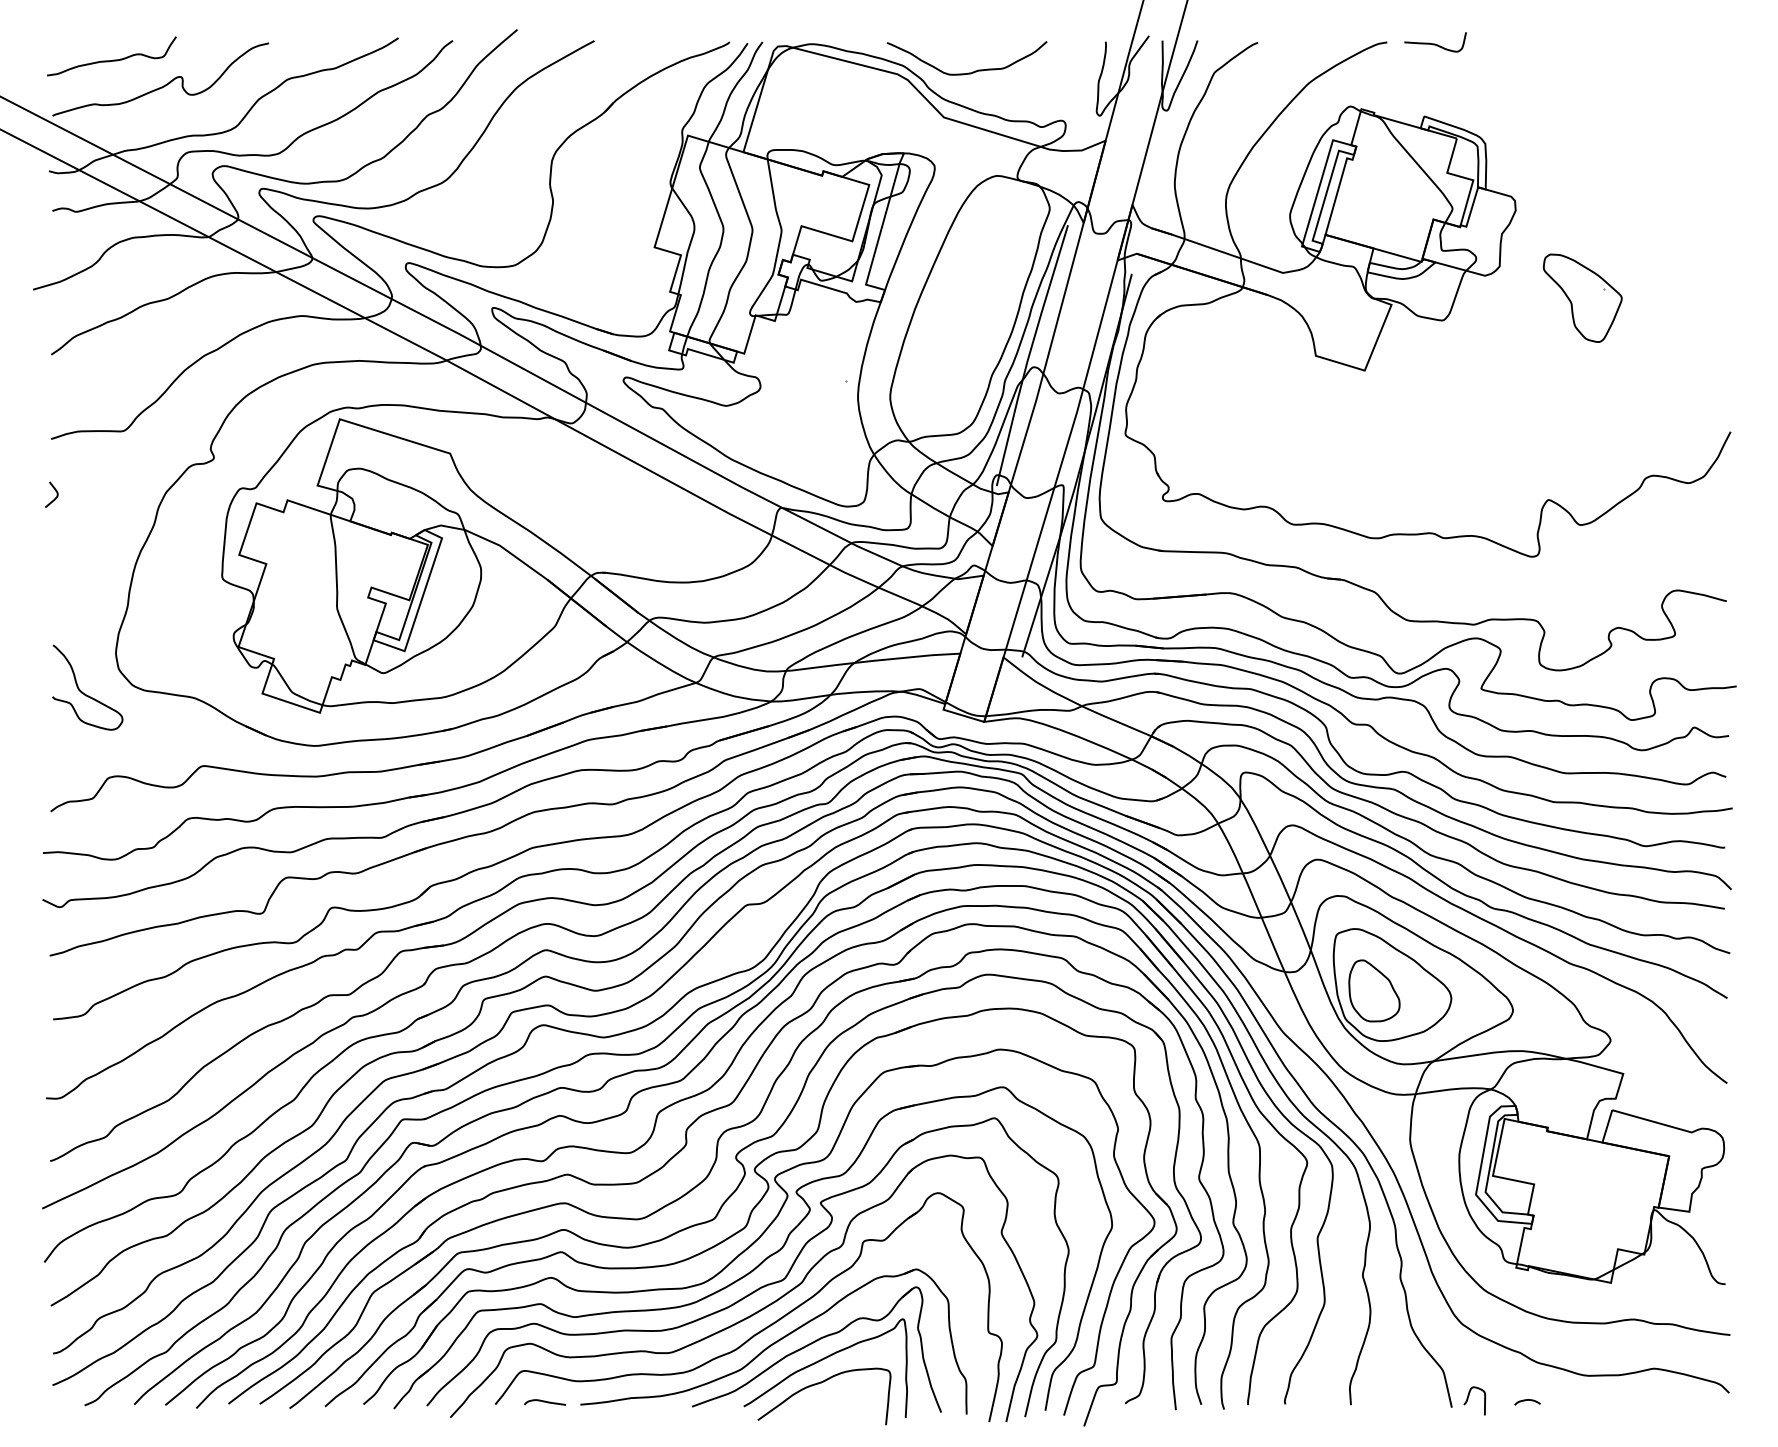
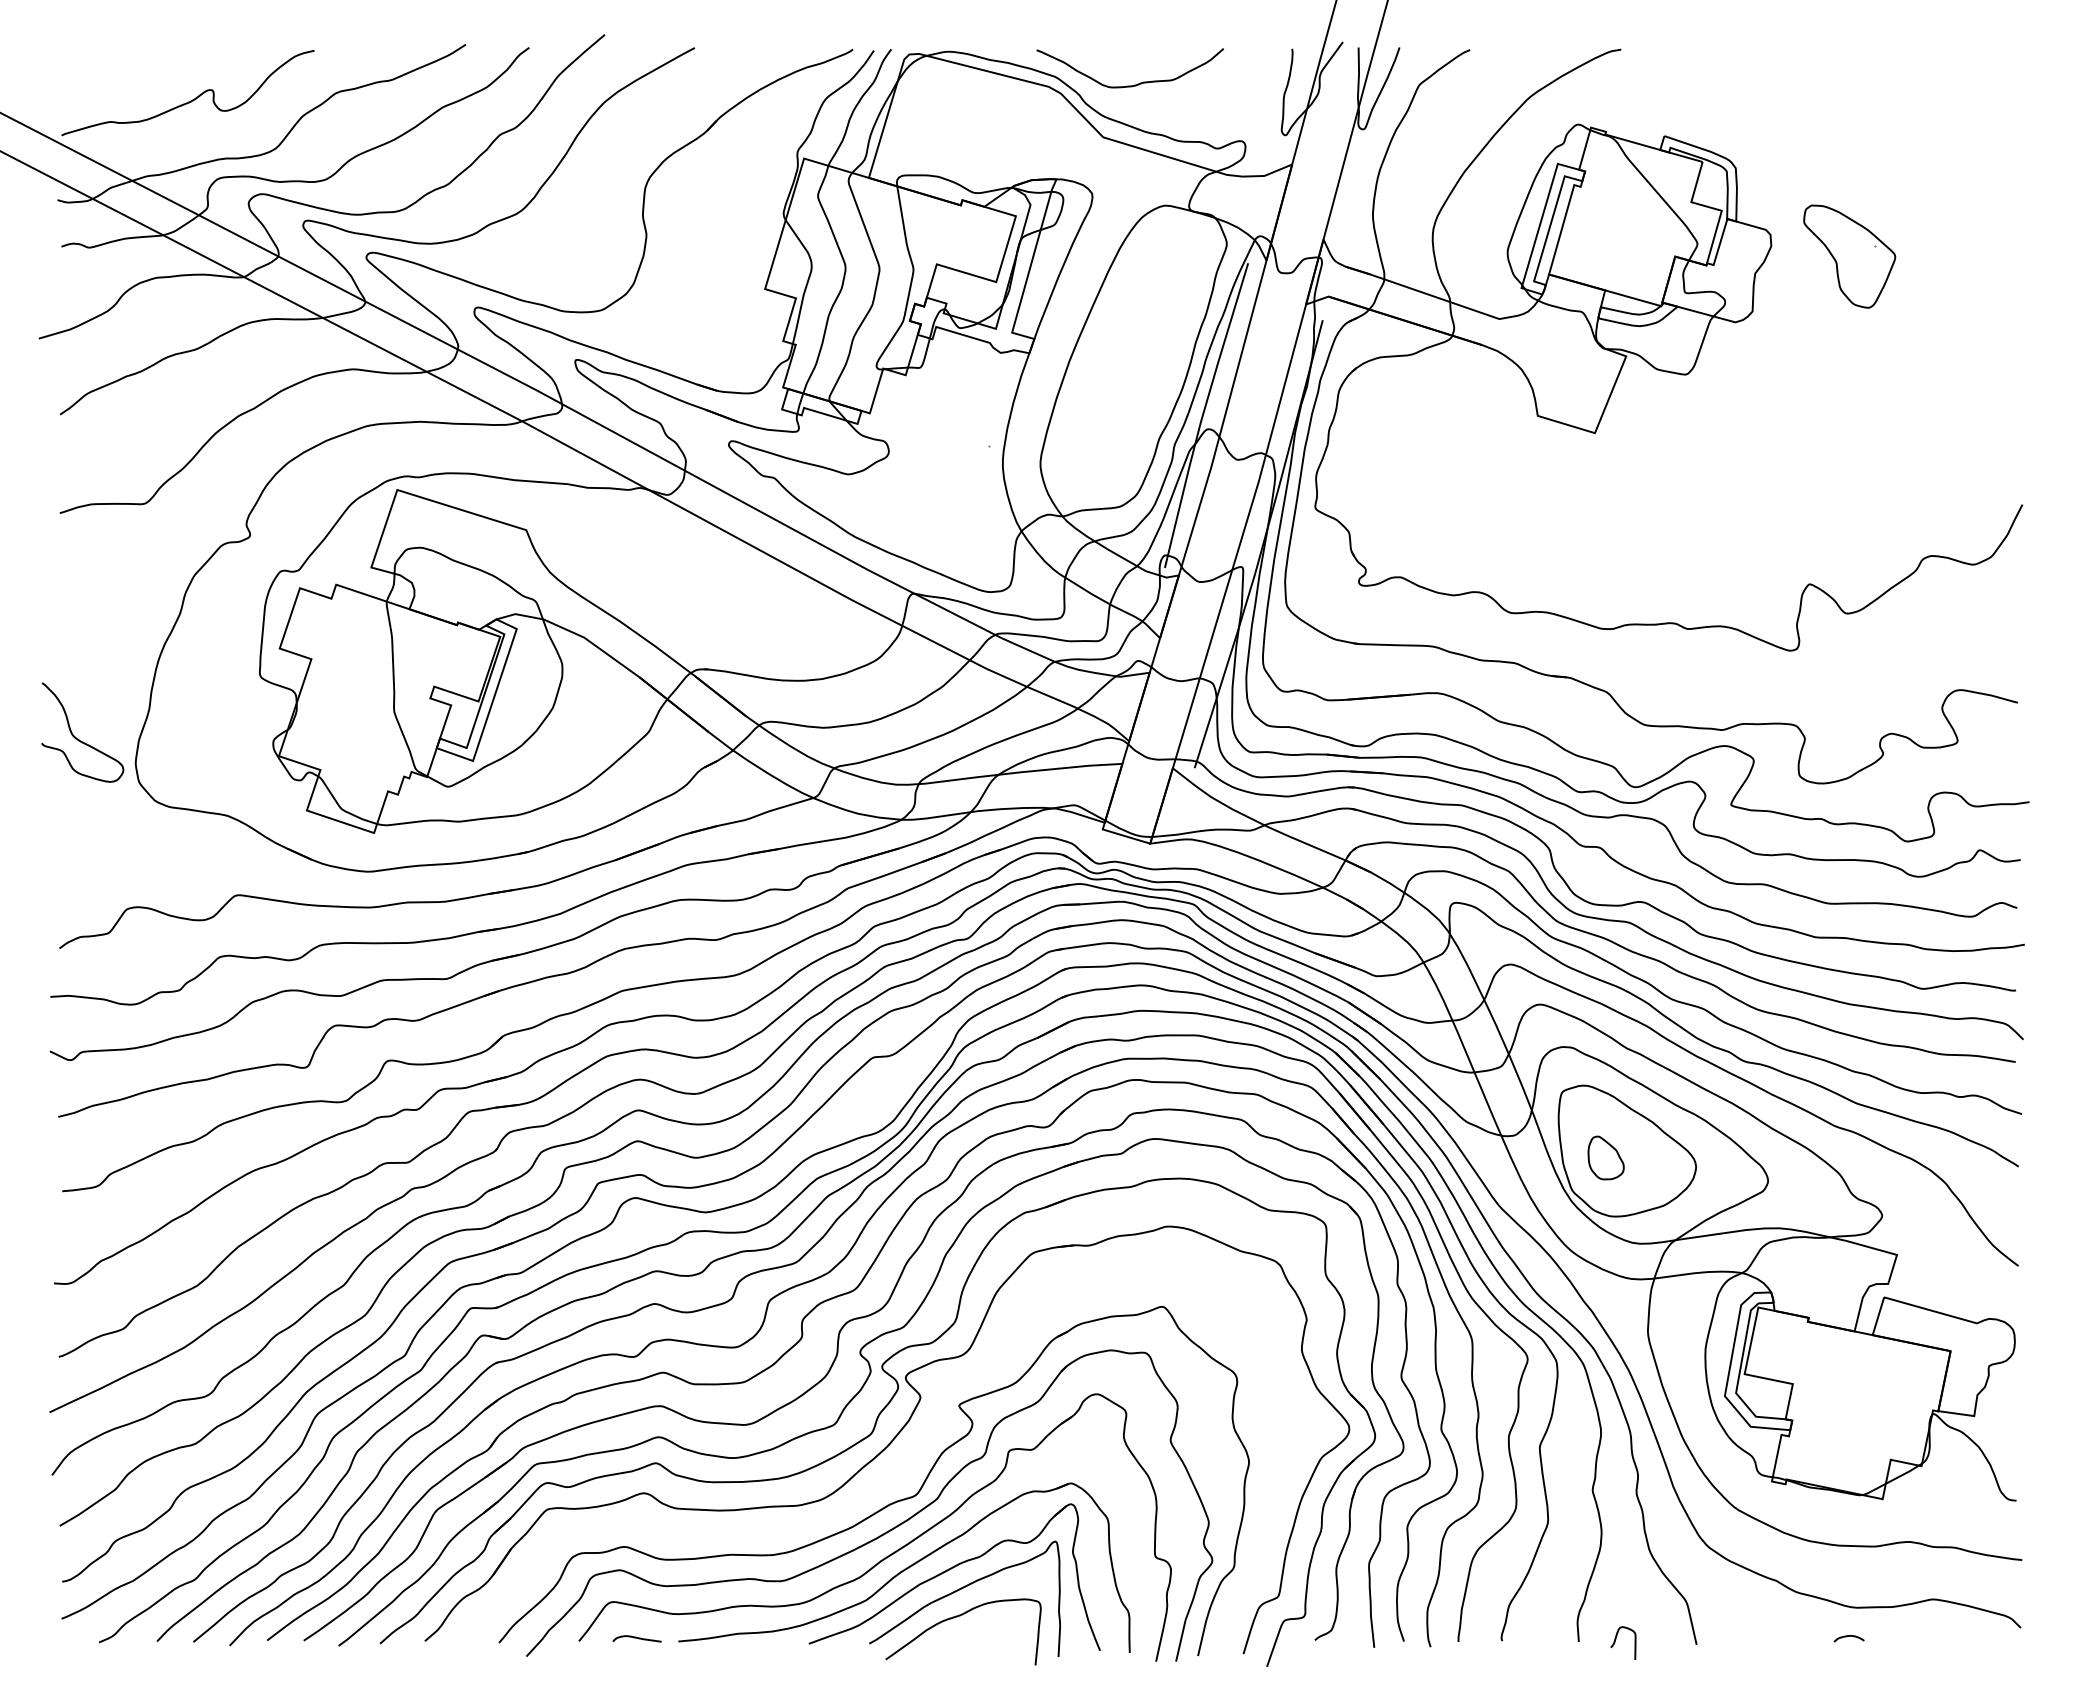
curve: (1435, 43) -> (1677, 51), removed
curve: (111, 60) -> (130, 70), removed
part: (1582, 298) -> (1849, 256), moved
curve: (55, 496) -> (65, 580), removed
curve: (84, 692) -> (78, 738), moved
part: (1373, 990) -> (1605, 1157), size x0.6
part: (764, 1259) -> (893, 1471), removed
curve: (1468, 1397) -> (1616, 1639), moved
curve: (1526, 1400) -> (1848, 1636), moved

